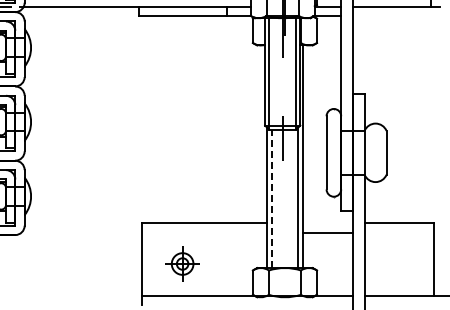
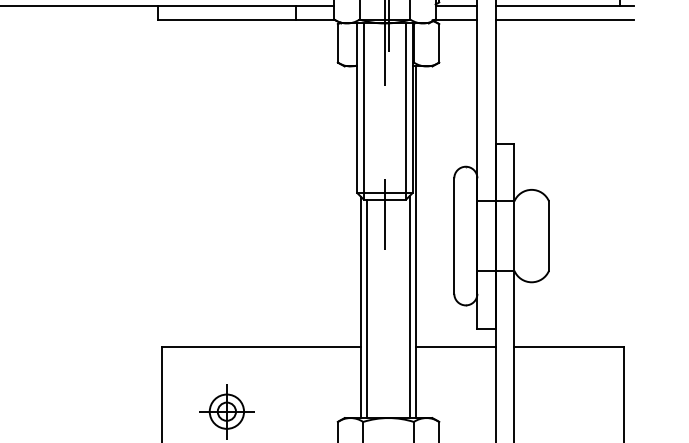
line: (396, 16) -> (564, 20), added
line: (271, 198) -> (367, 308), dashed -> solid
line: (327, 233) -> (455, 347), moved

